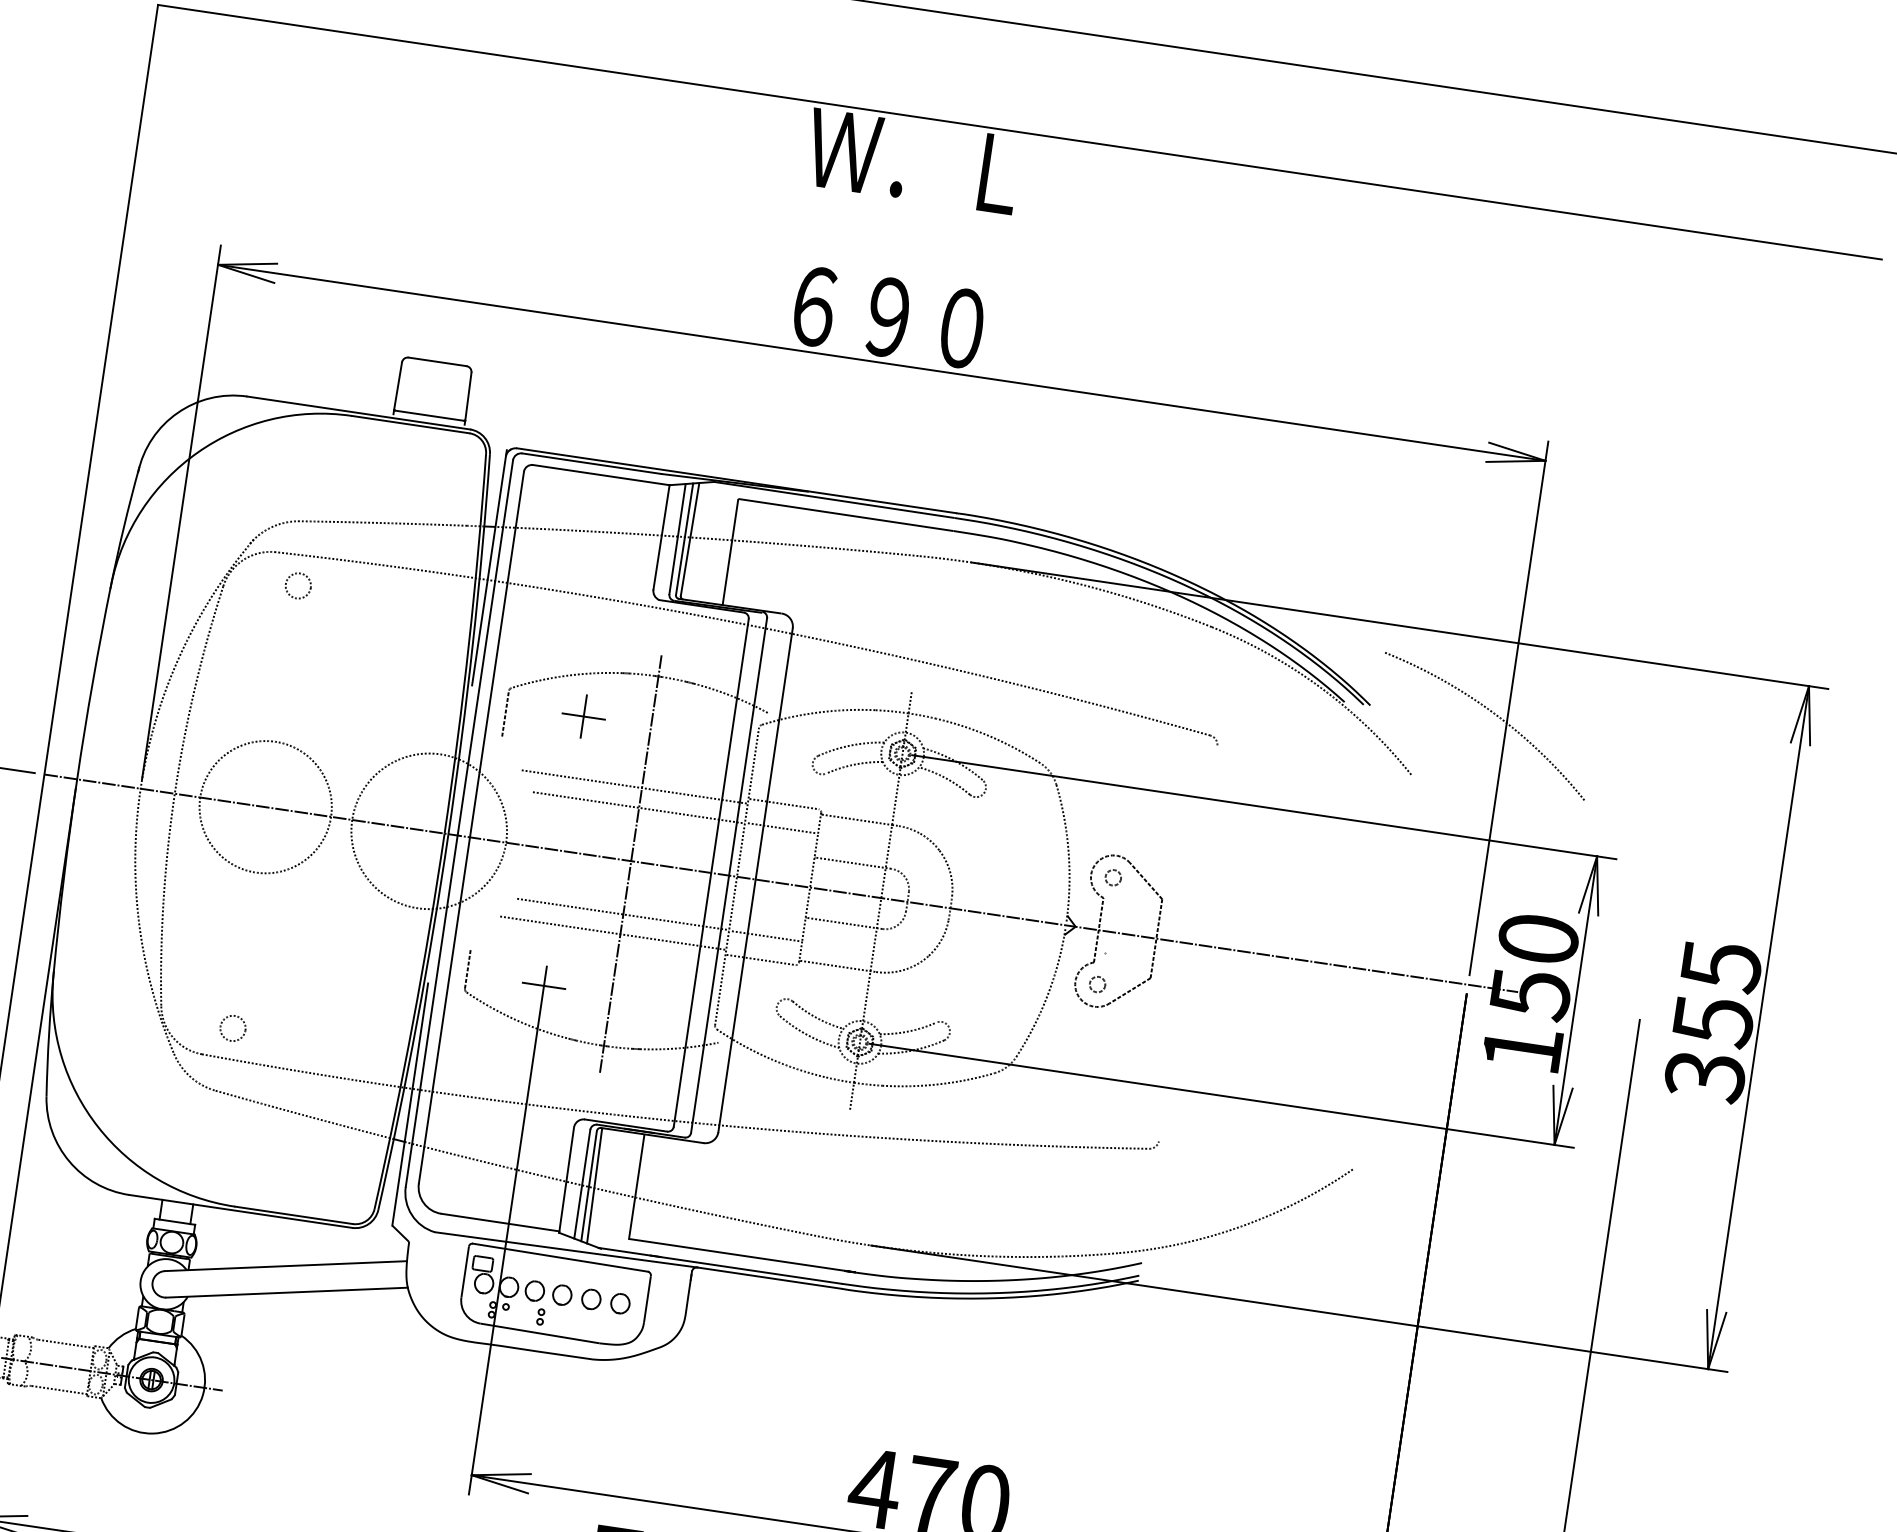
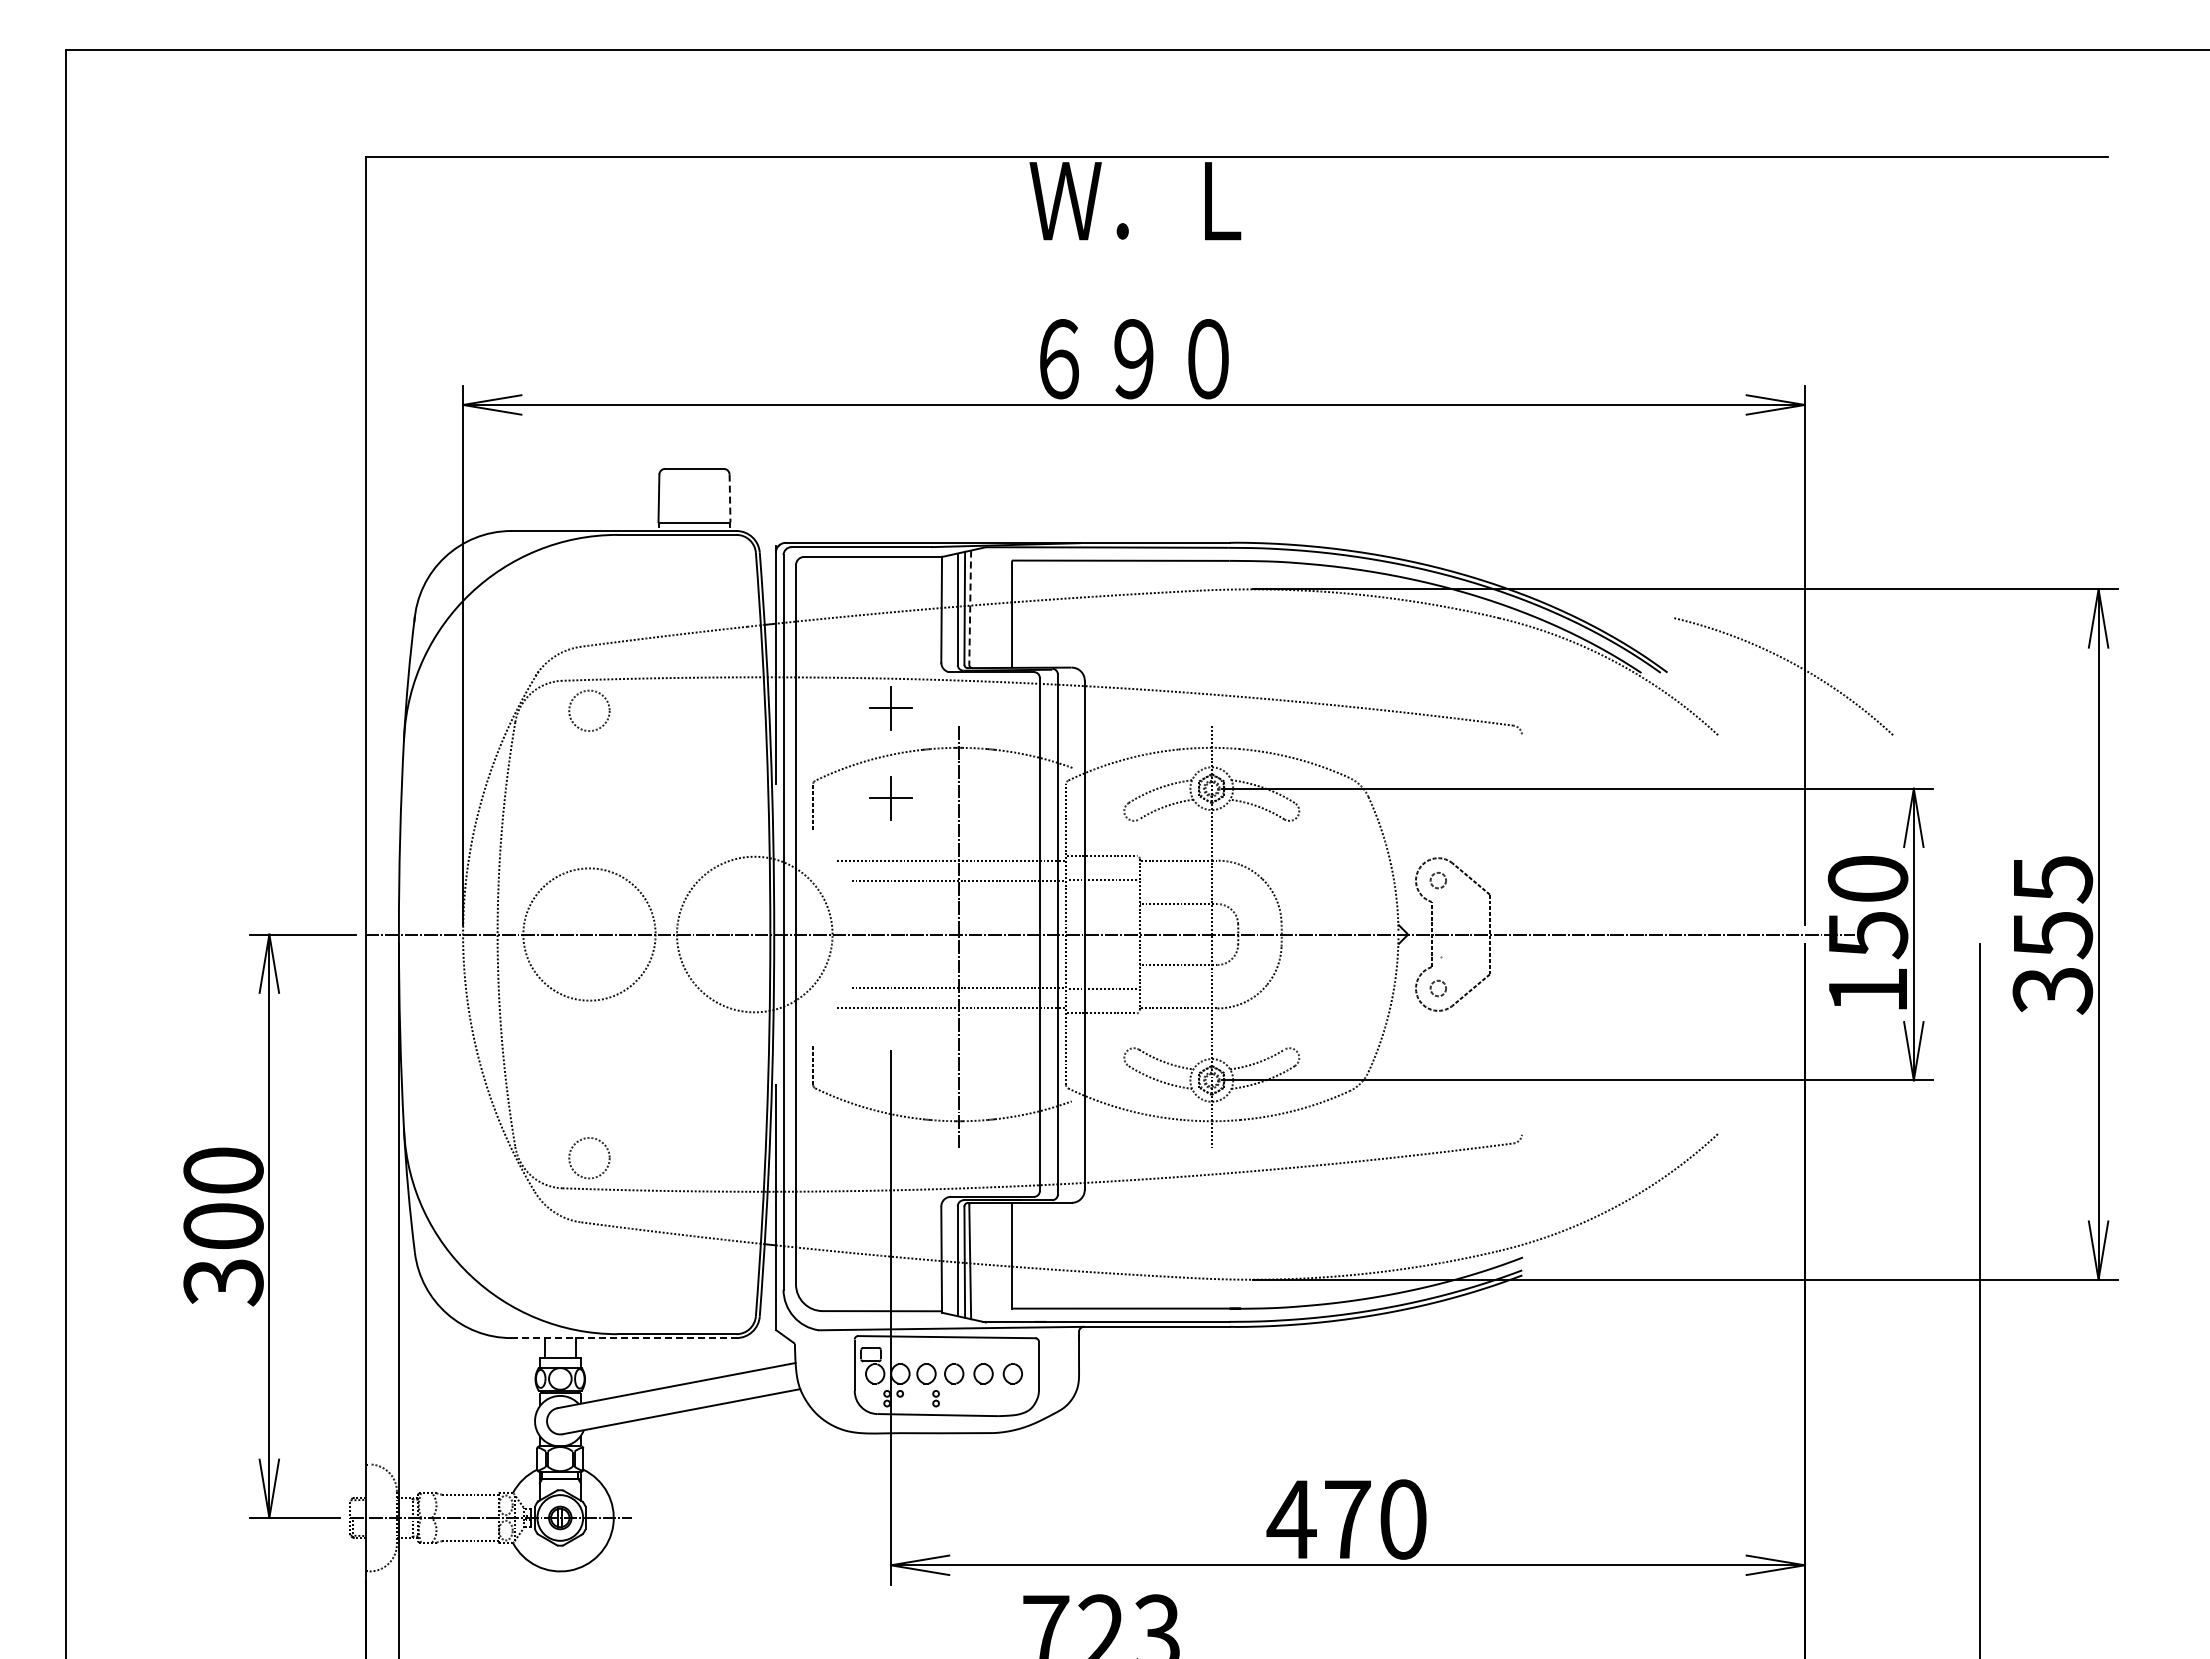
line: (468, 396) -> (730, 498), solid -> dashed
line: (690, 540) -> (970, 608), solid -> dashed
circle: (298, 585) -> (589, 710), size x1.6
part: (596, 627) -> (890, 708), added
line: (543, 985) -> (890, 1070), removed
circle: (233, 1027) -> (589, 1157), size x1.6
line: (240, 1211) -> (623, 1338), solid -> dashed

